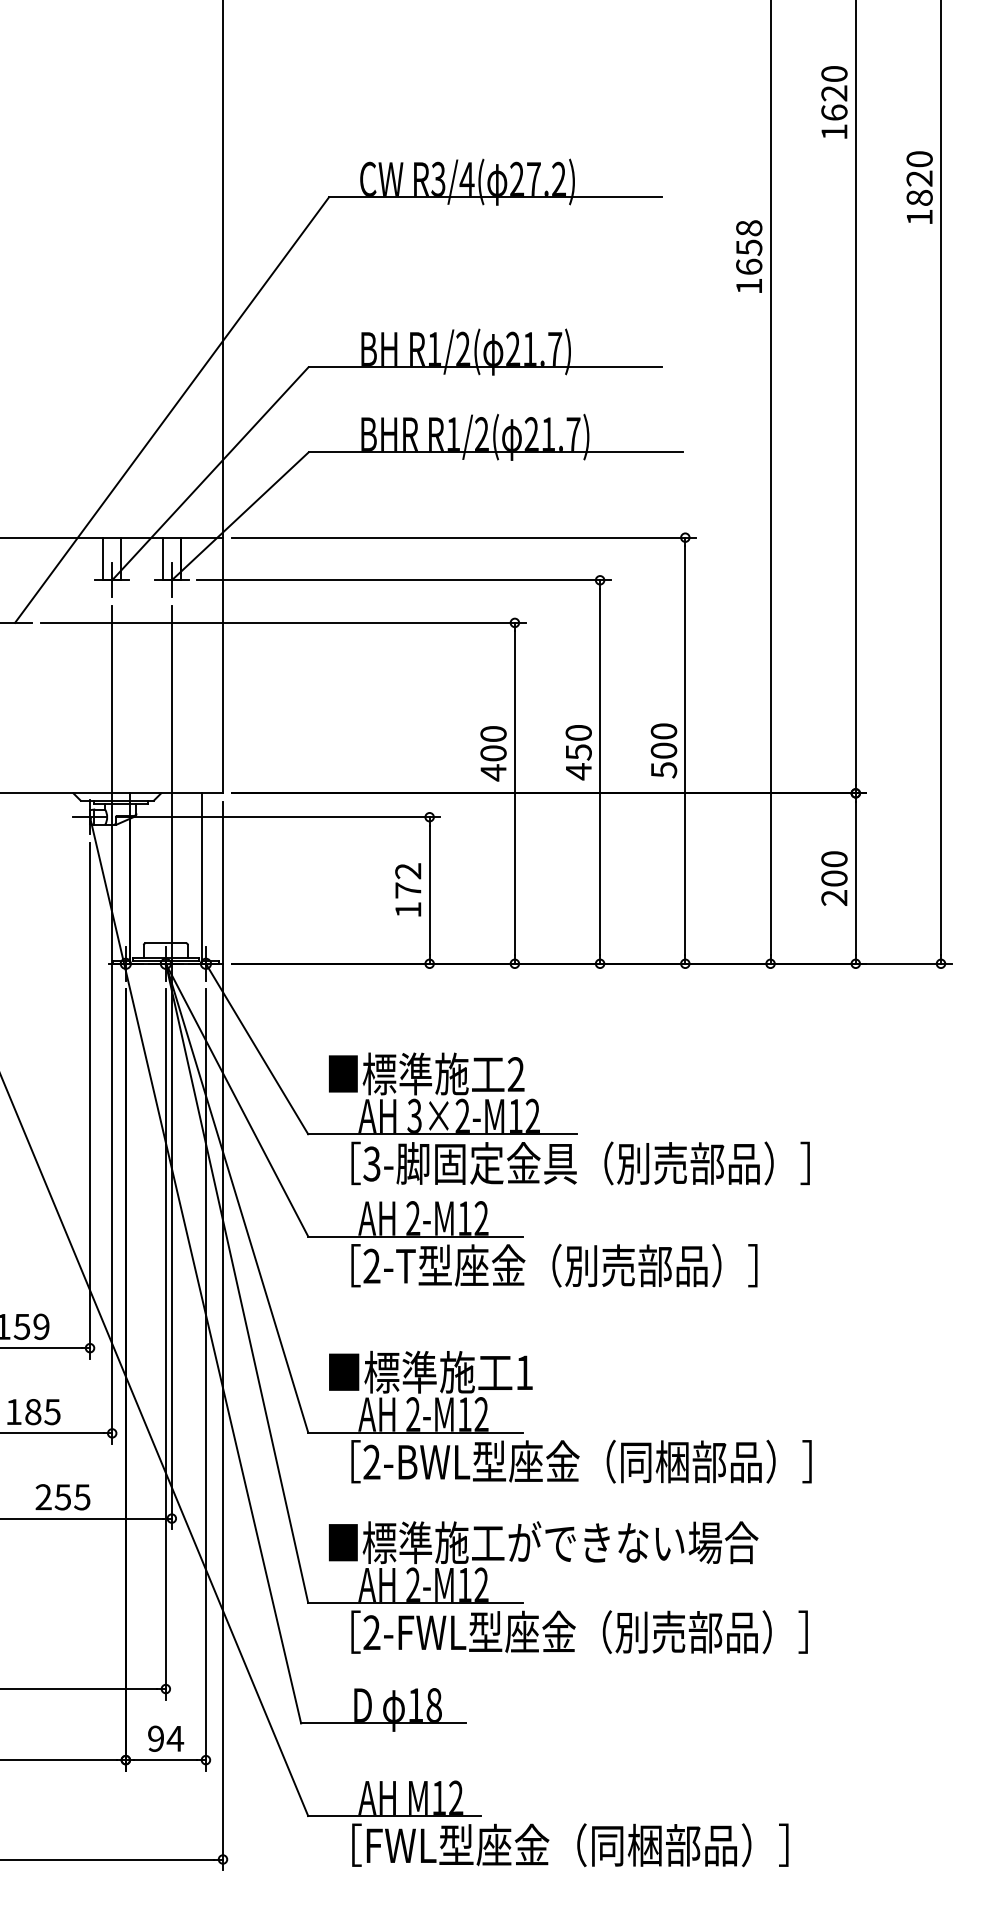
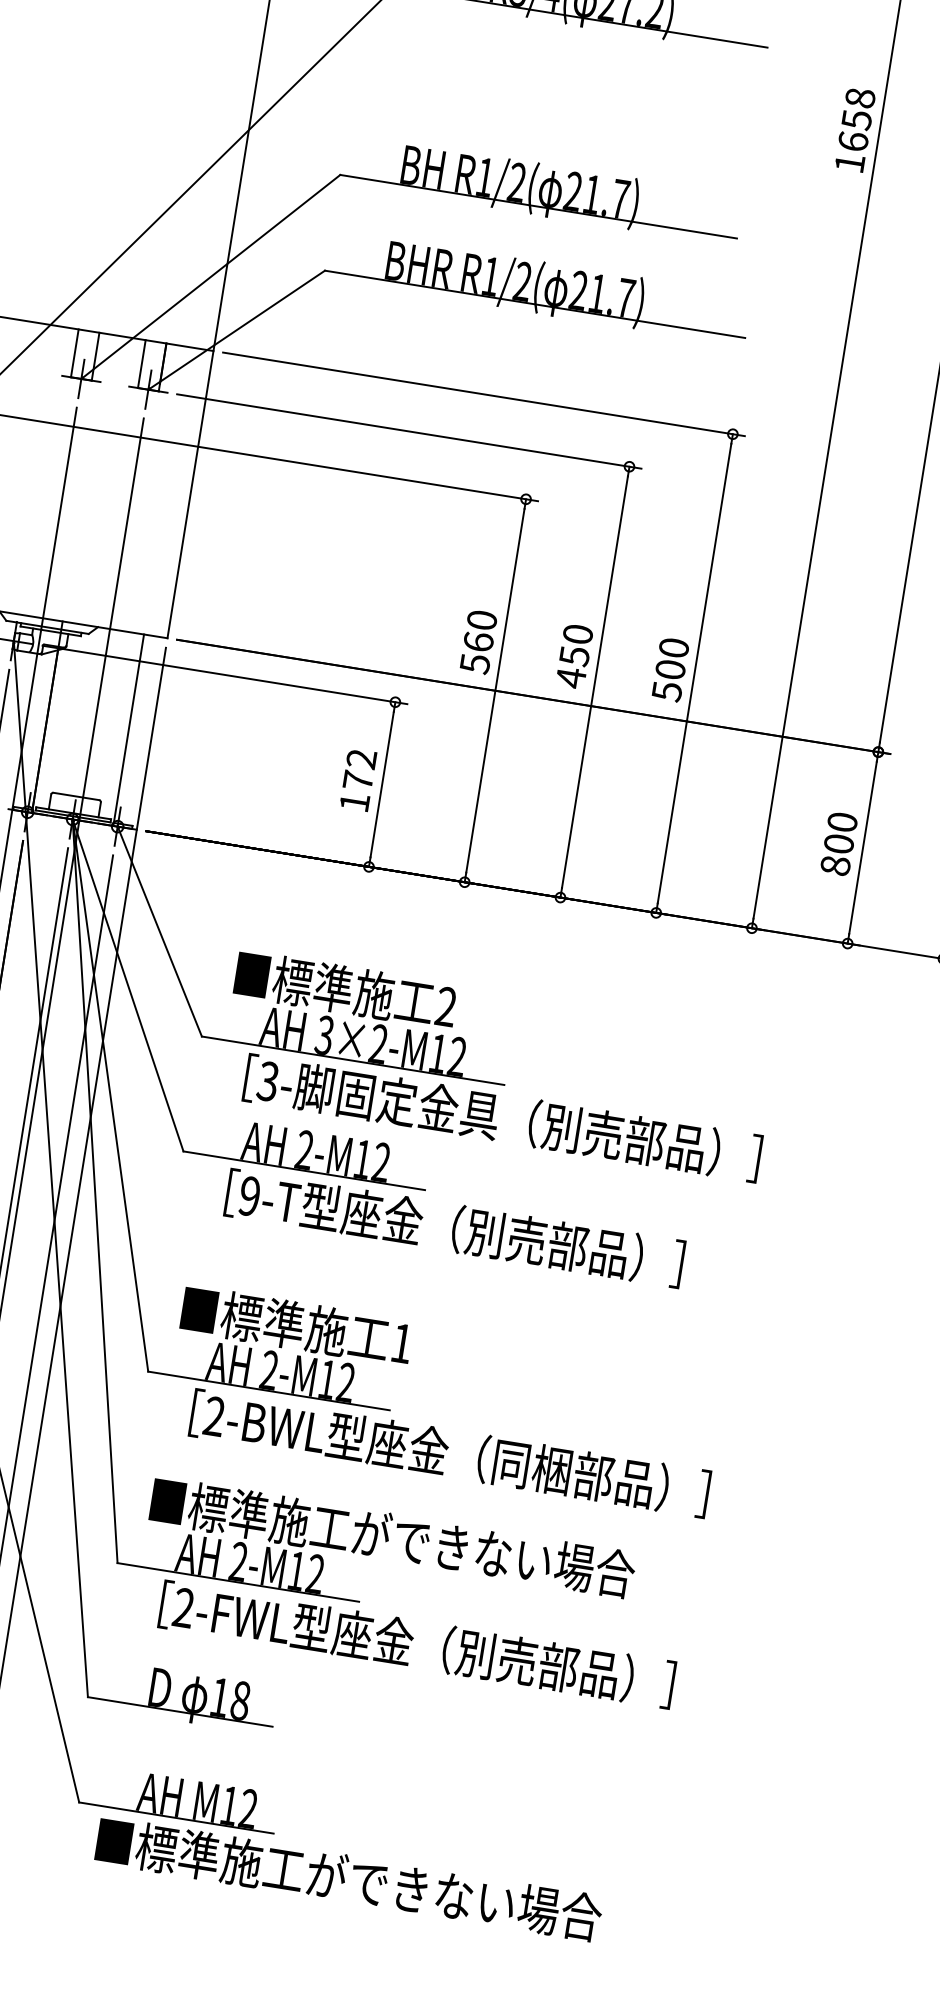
text: (493, 763) -> (476, 653), 400 -> 560
text: (834, 897) -> (835, 865), 200 -> 800
text: (371, 1266) -> (249, 1196), 2-T -> 9-T
text: (558, 1845) -> (355, 1880), ［FWL型座金（同梱部品）］ -> ■標準施工ができない場合

